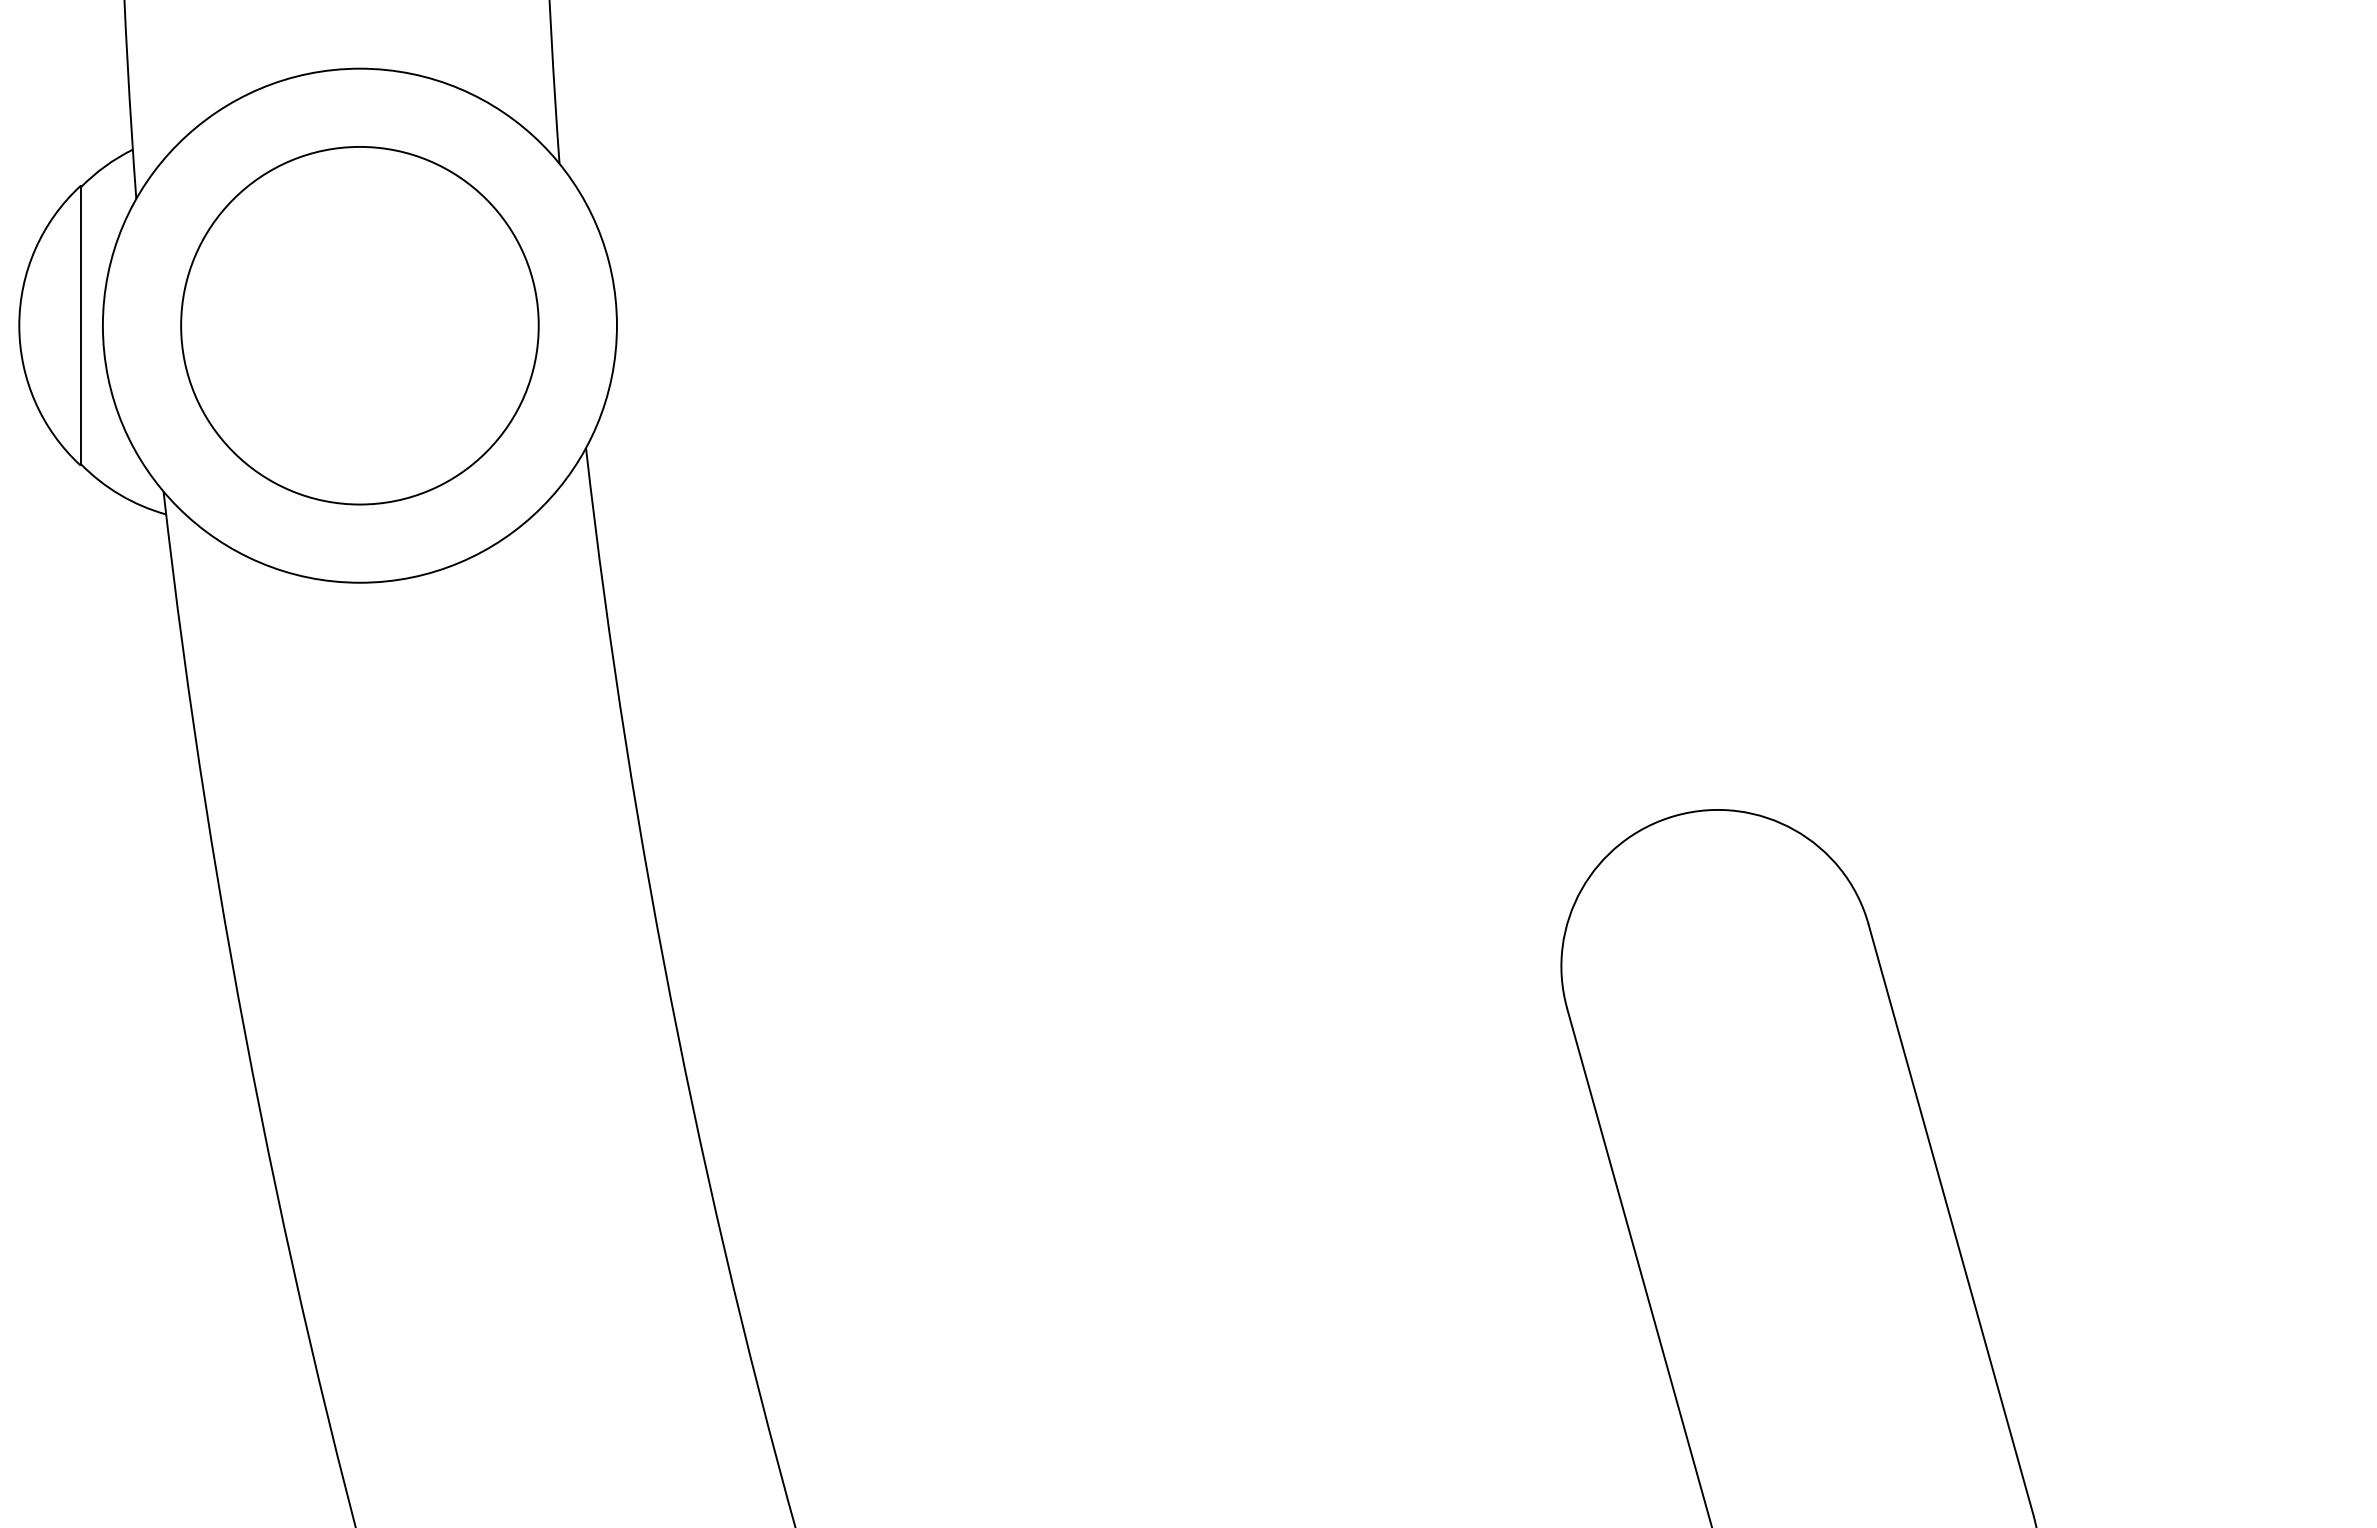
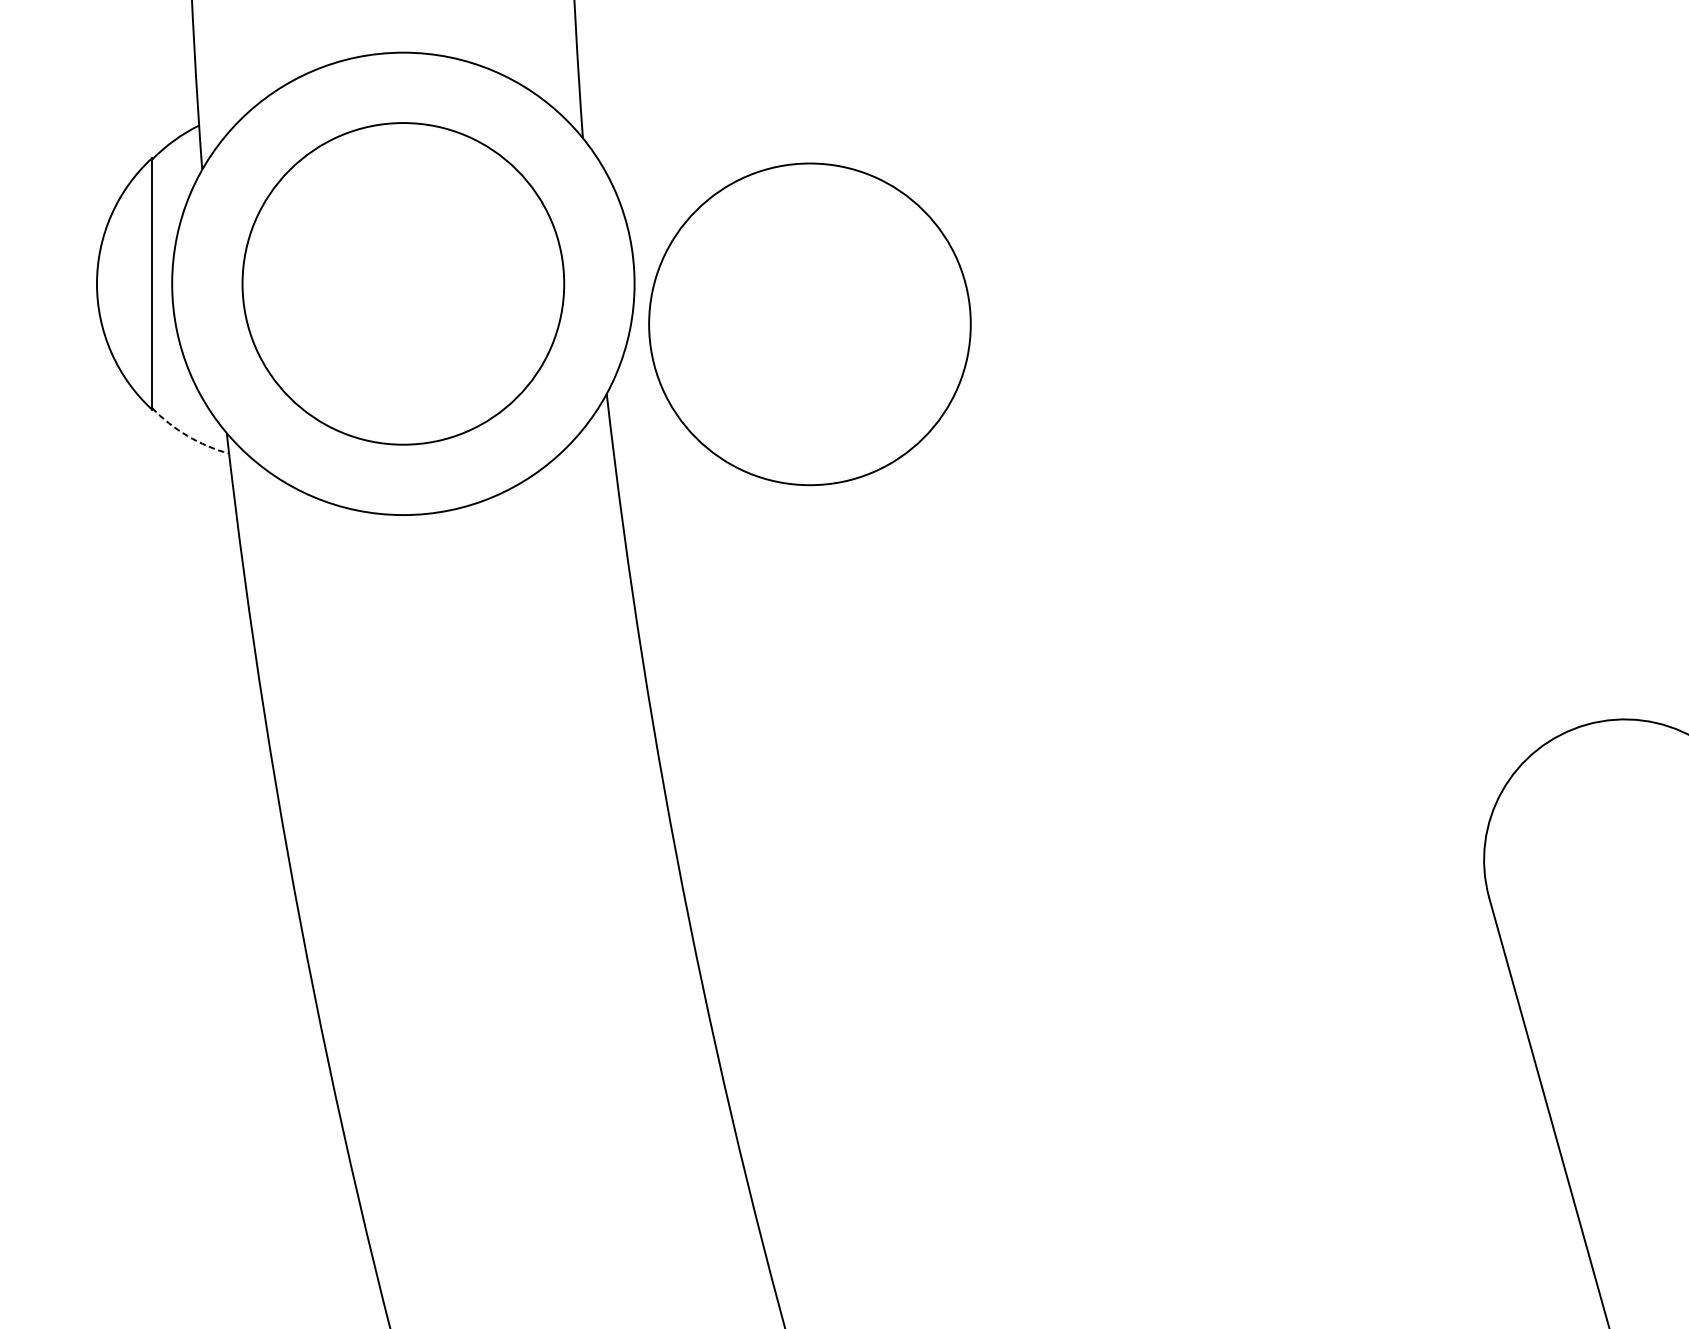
circle: (811, 370) -> (809, 324), added
arc: (120, 494) -> (188, 435), solid -> dashed

